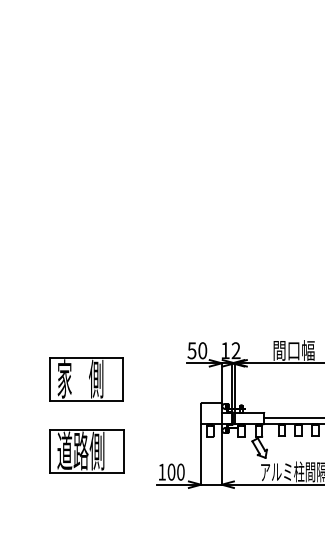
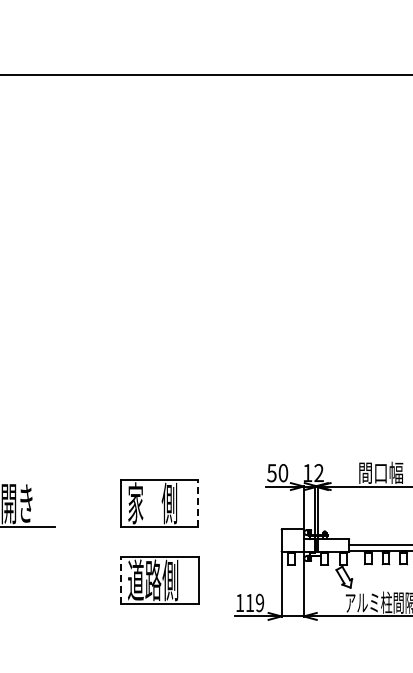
line: (122, 379) -> (197, 503), solid -> dashed
line: (50, 451) -> (120, 580), solid -> dashed
text: (176, 471) -> (255, 602), 100 -> 119

